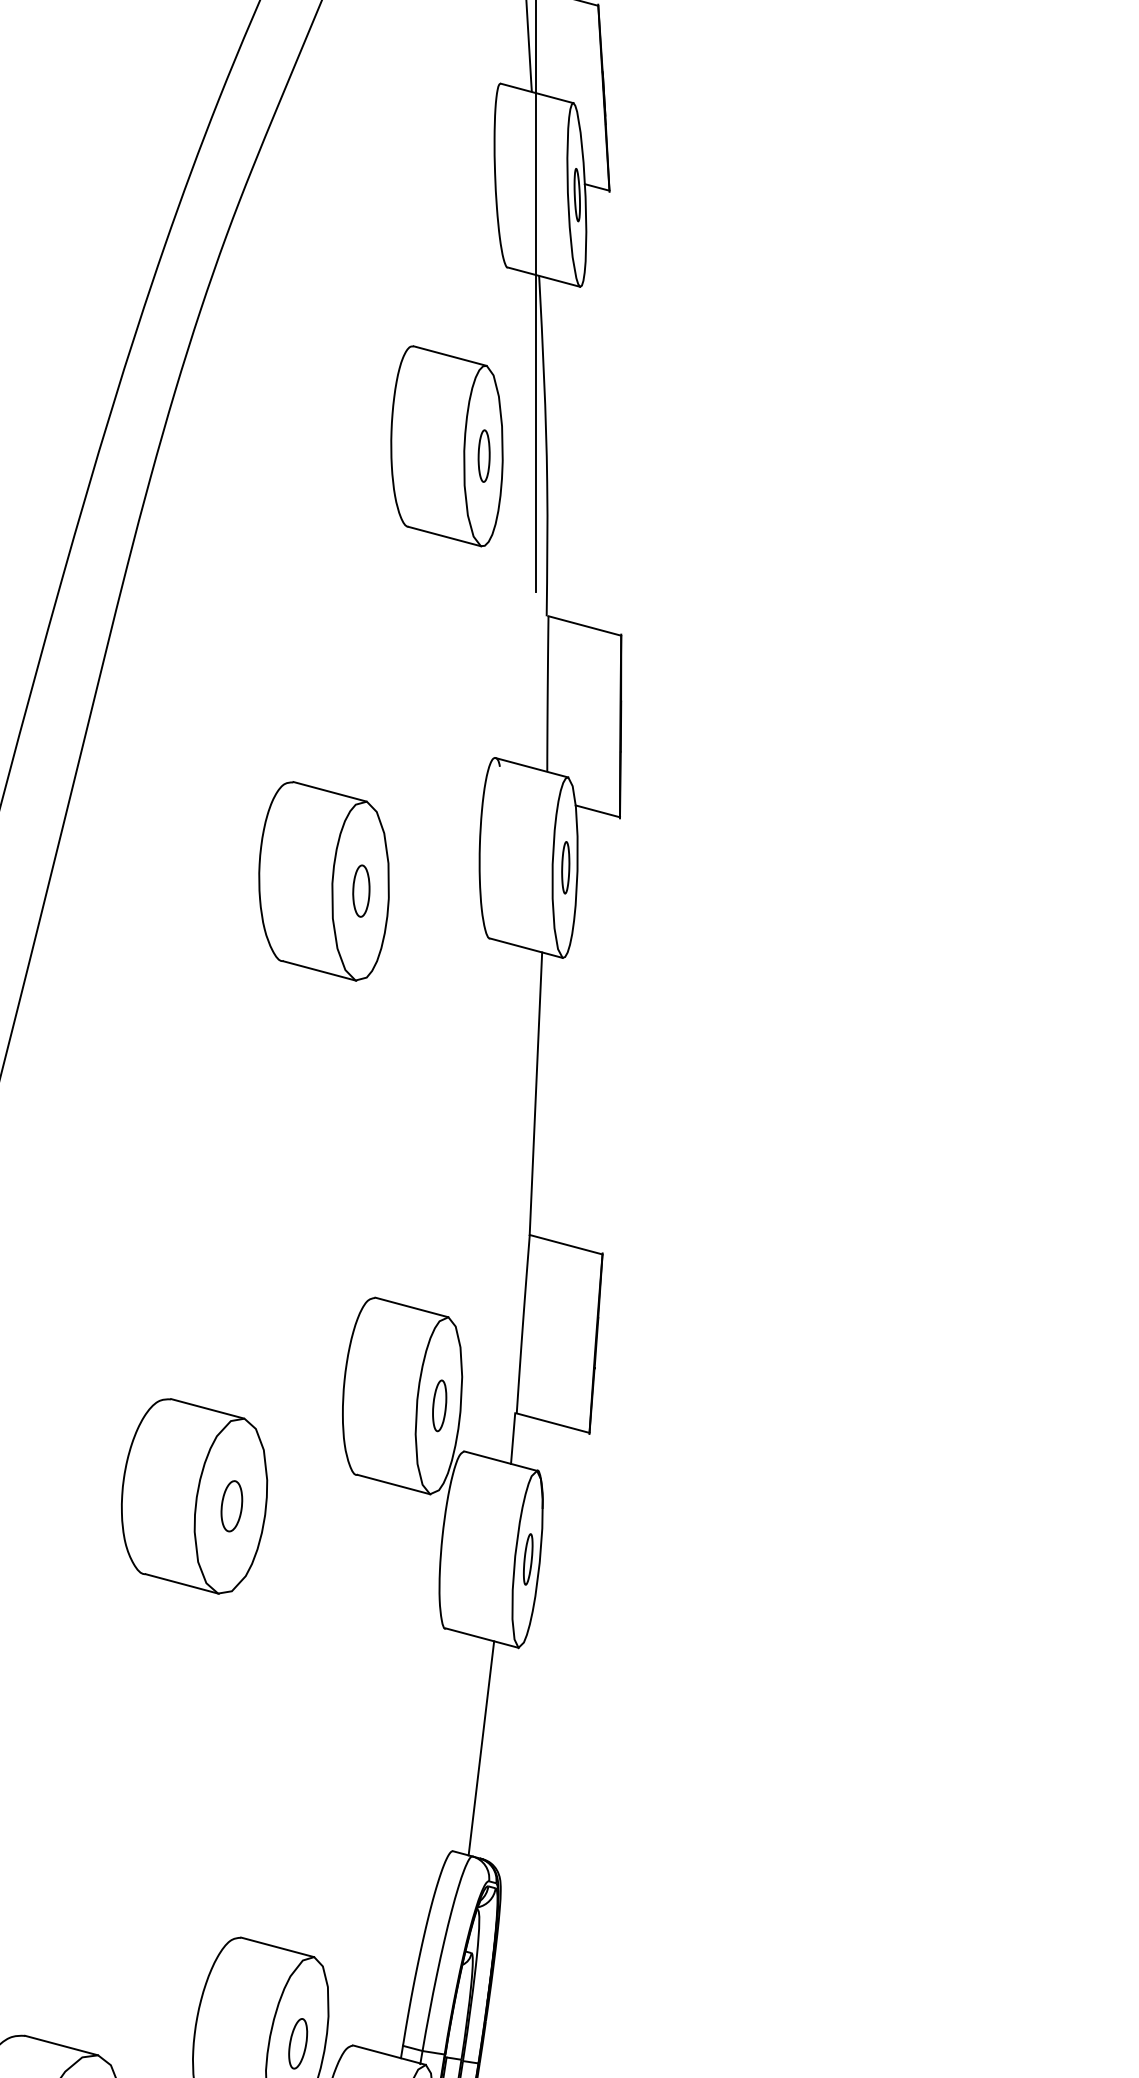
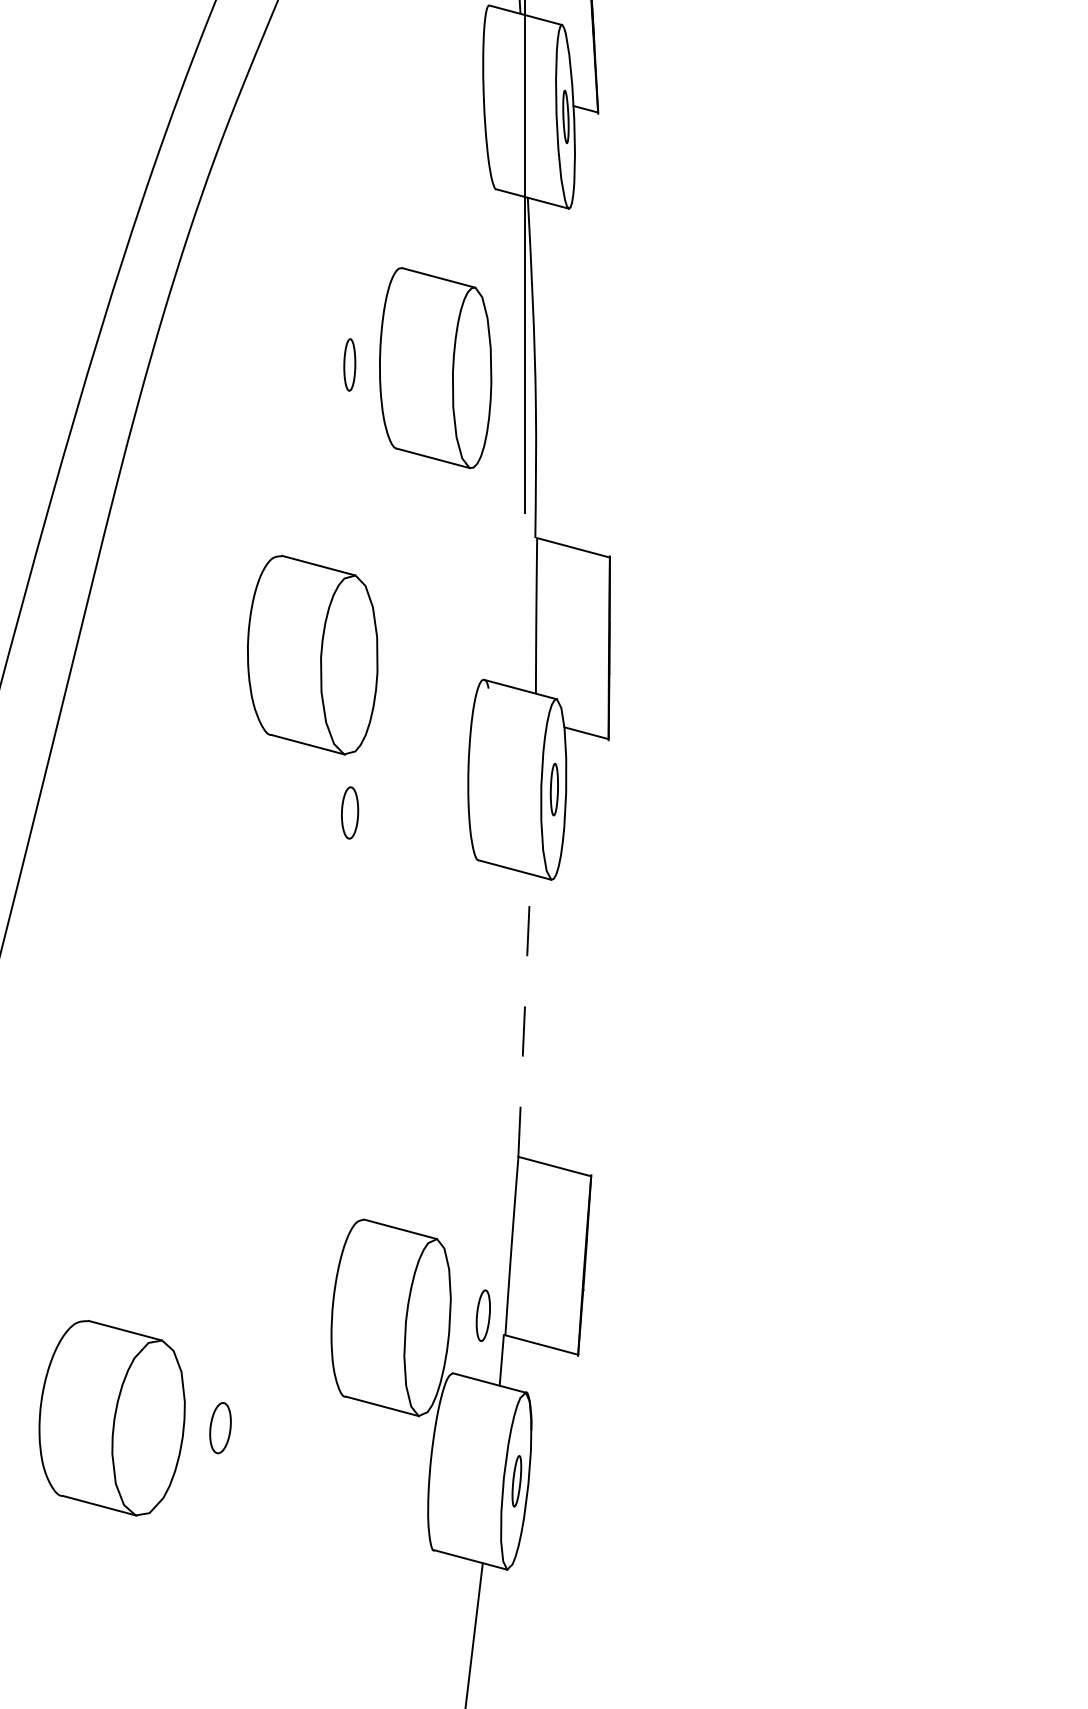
part: (483, 455) -> (349, 364), moved
part: (323, 881) -> (312, 655), moved
line: (535, 1093) -> (524, 1015), solid -> dashed
part: (439, 1405) -> (483, 1315), moved
part: (194, 1496) -> (112, 1418), moved

